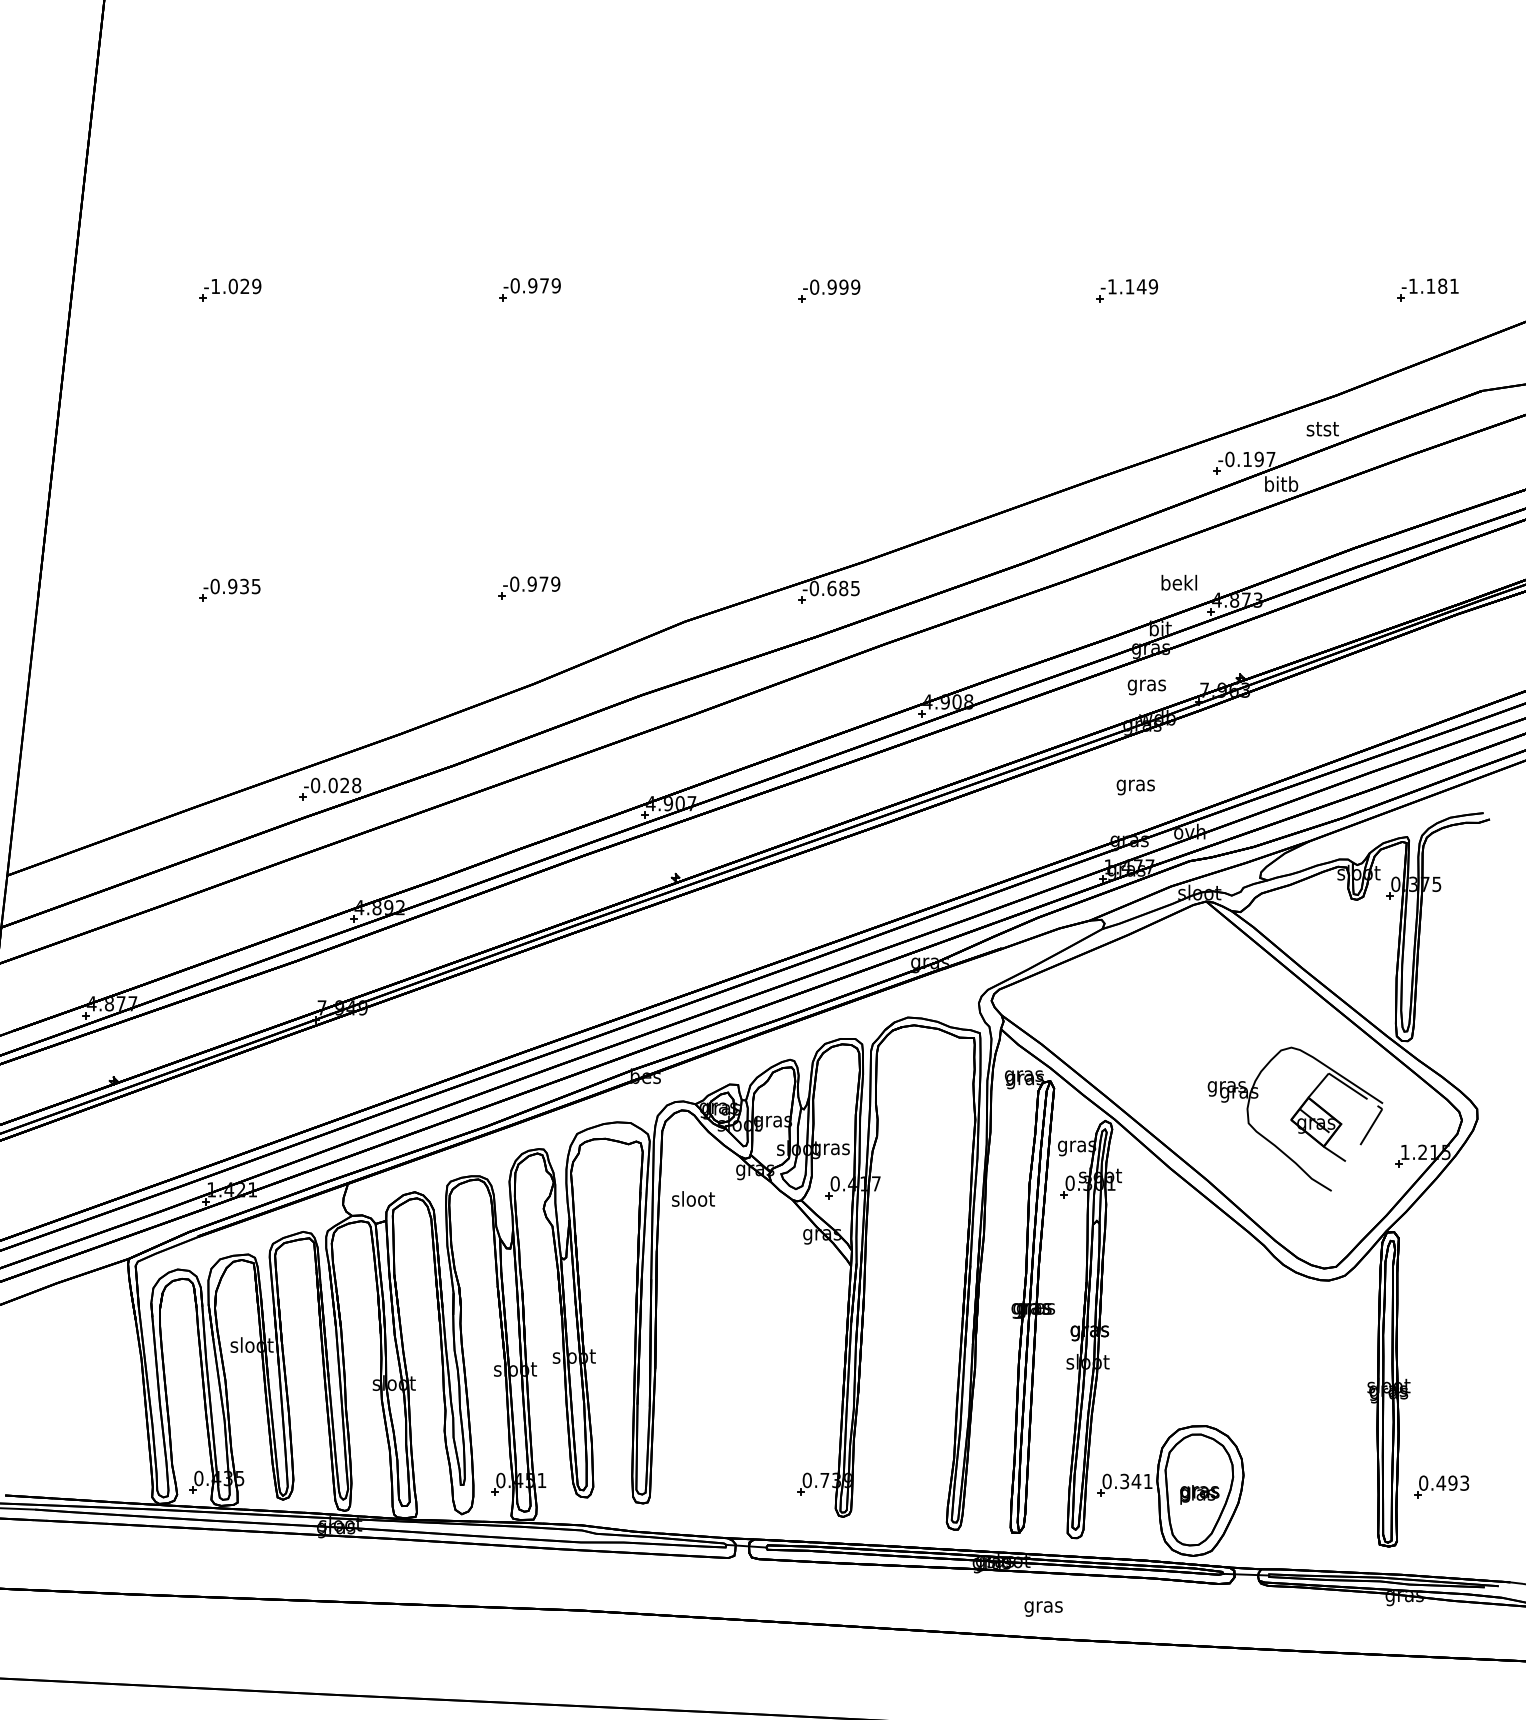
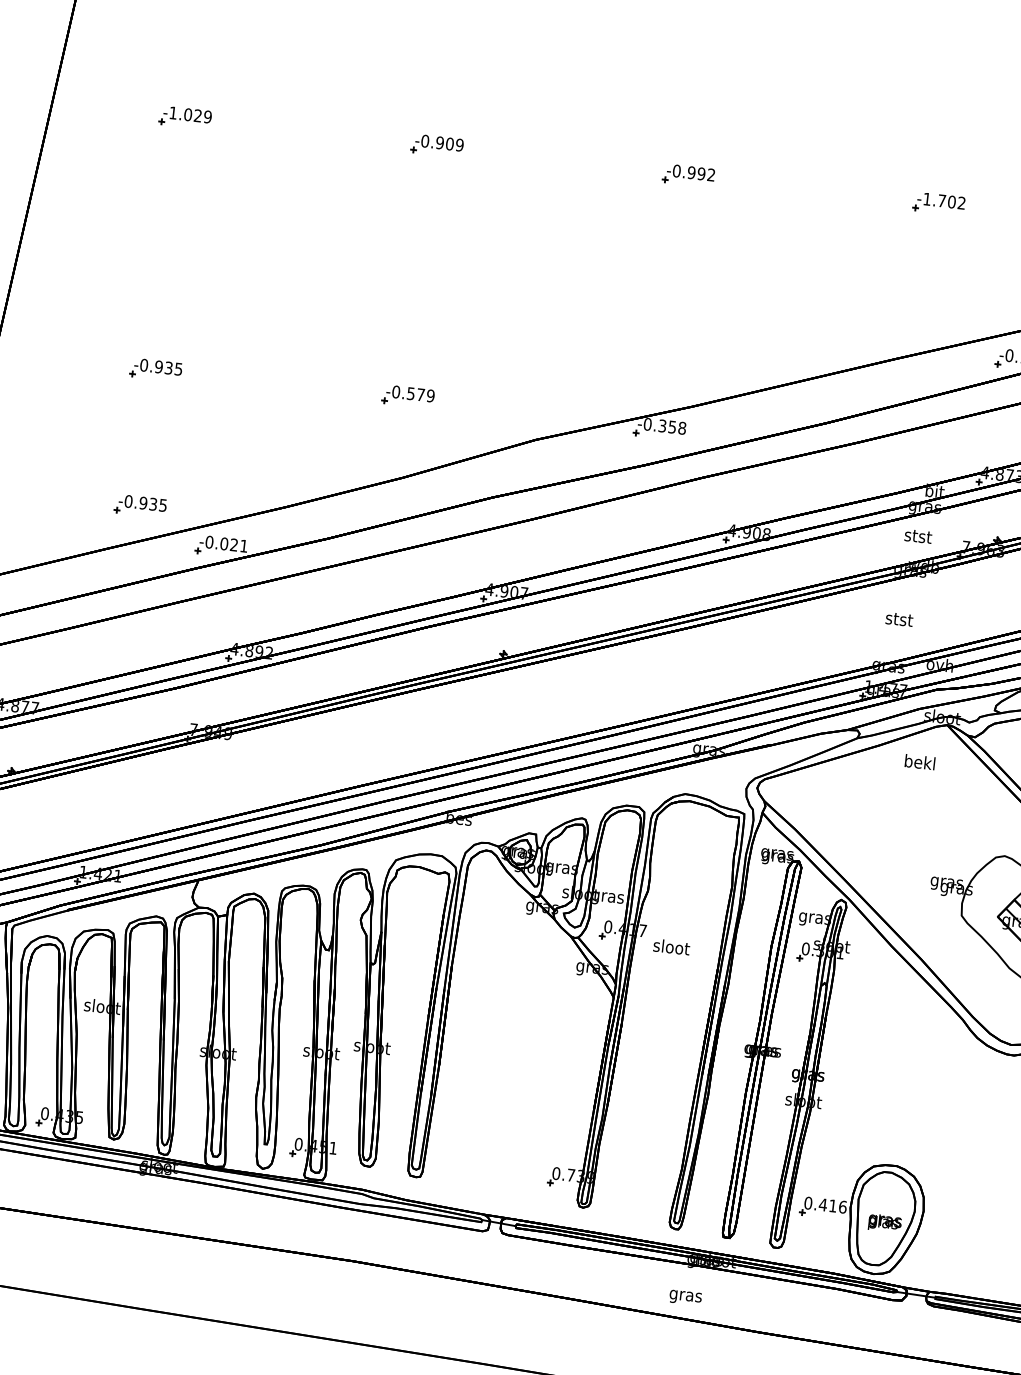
text: (544, 285) -> (449, 143), -0.979 -> -0.909
text: (855, 286) -> (711, 174), -0.999 -> -0.992
text: (1141, 286) -> (951, 201), -1.149 -> -1.702
text: (1178, 582) -> (919, 761), moved
text: (531, 583) -> (410, 393), -0.979 -> -0.579
text: (843, 588) -> (672, 427), -0.685 -> -0.358
text: (1146, 685) -> (917, 537), gras -> stst
part: (229, 751) -> (140, 505), added
text: (356, 785) -> (243, 546), -0.028 -> -0.021
text: (1135, 785) -> (898, 620), gras -> stst
text: (693, 1198) -> (671, 946), moved
text: (1135, 1481) -> (832, 1205), 0.341 -> 0.416
text: (1043, 1608) -> (685, 1297), moved

